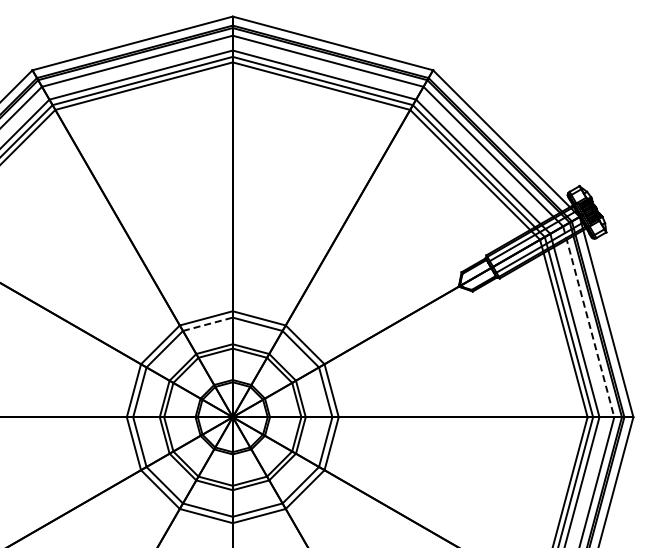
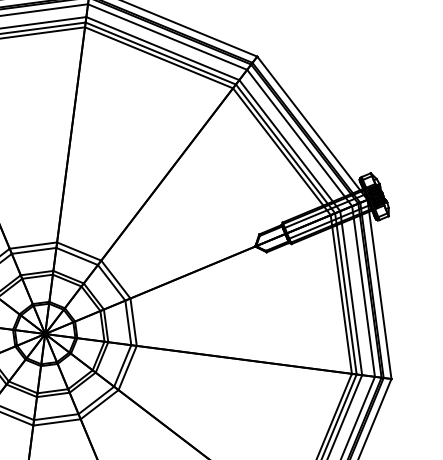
line: (588, 321) -> (363, 291), dashed -> solid
line: (207, 324) -> (33, 251), dashed -> solid

